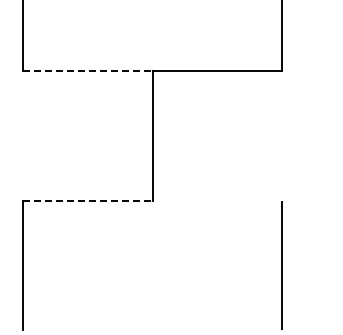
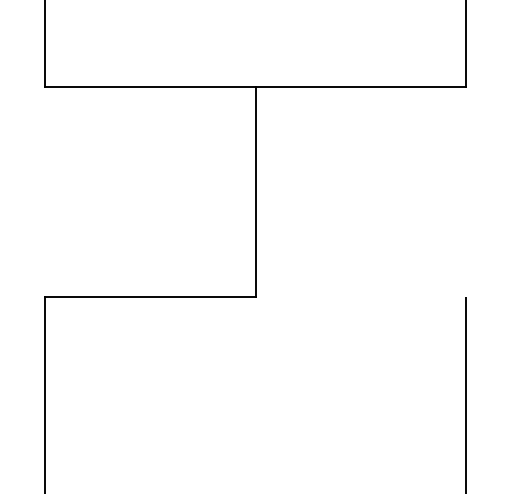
line: (87, 70) -> (149, 85), dashed -> solid
line: (87, 200) -> (149, 296), dashed -> solid

